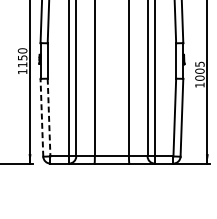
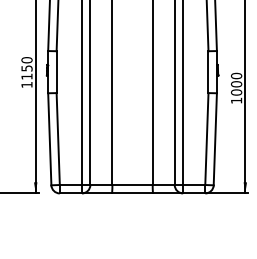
text: (199, 63) -> (236, 75), 1005 -> 1000
line: (41, 117) -> (49, 138), dashed -> solid
line: (49, 117) -> (58, 139), dashed -> solid

